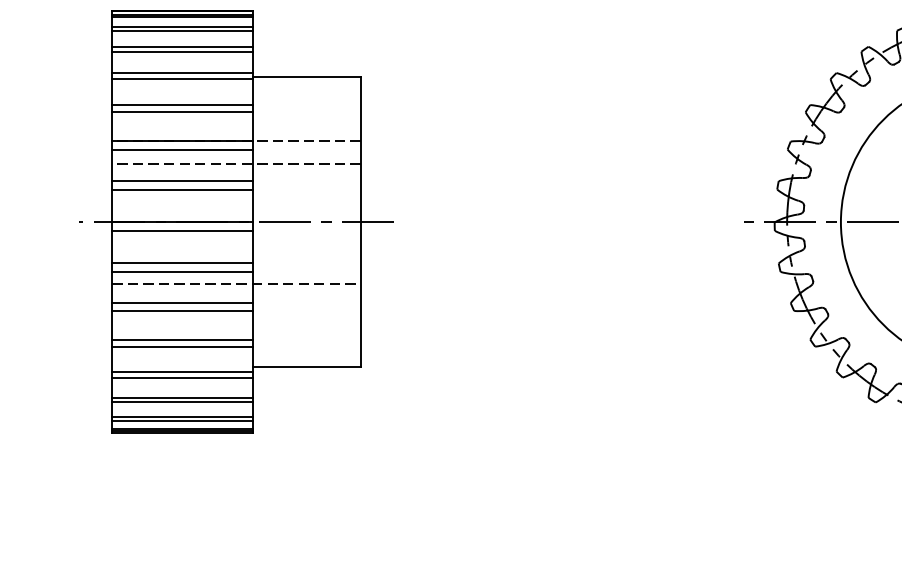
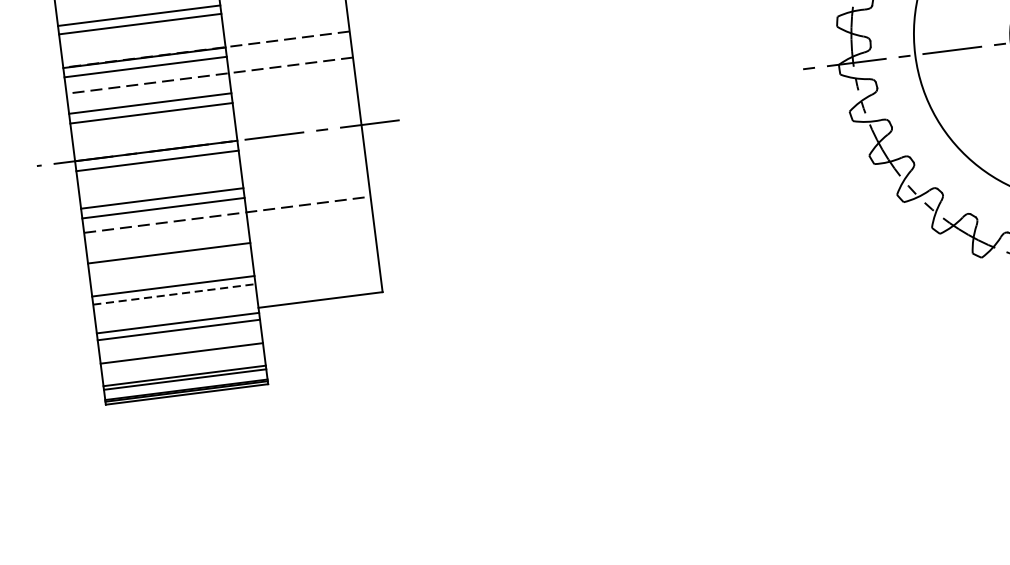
line: (182, 303) -> (167, 244), removed
line: (183, 346) -> (175, 294), solid -> dashed
line: (182, 402) -> (182, 358), removed

